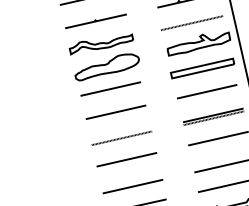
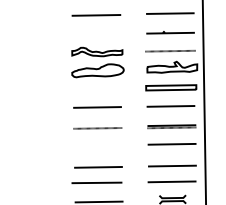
line: (95, 20) -> (96, 33), removed
line: (109, 88) -> (96, 88), removed
line: (125, 159) -> (97, 145), removed

